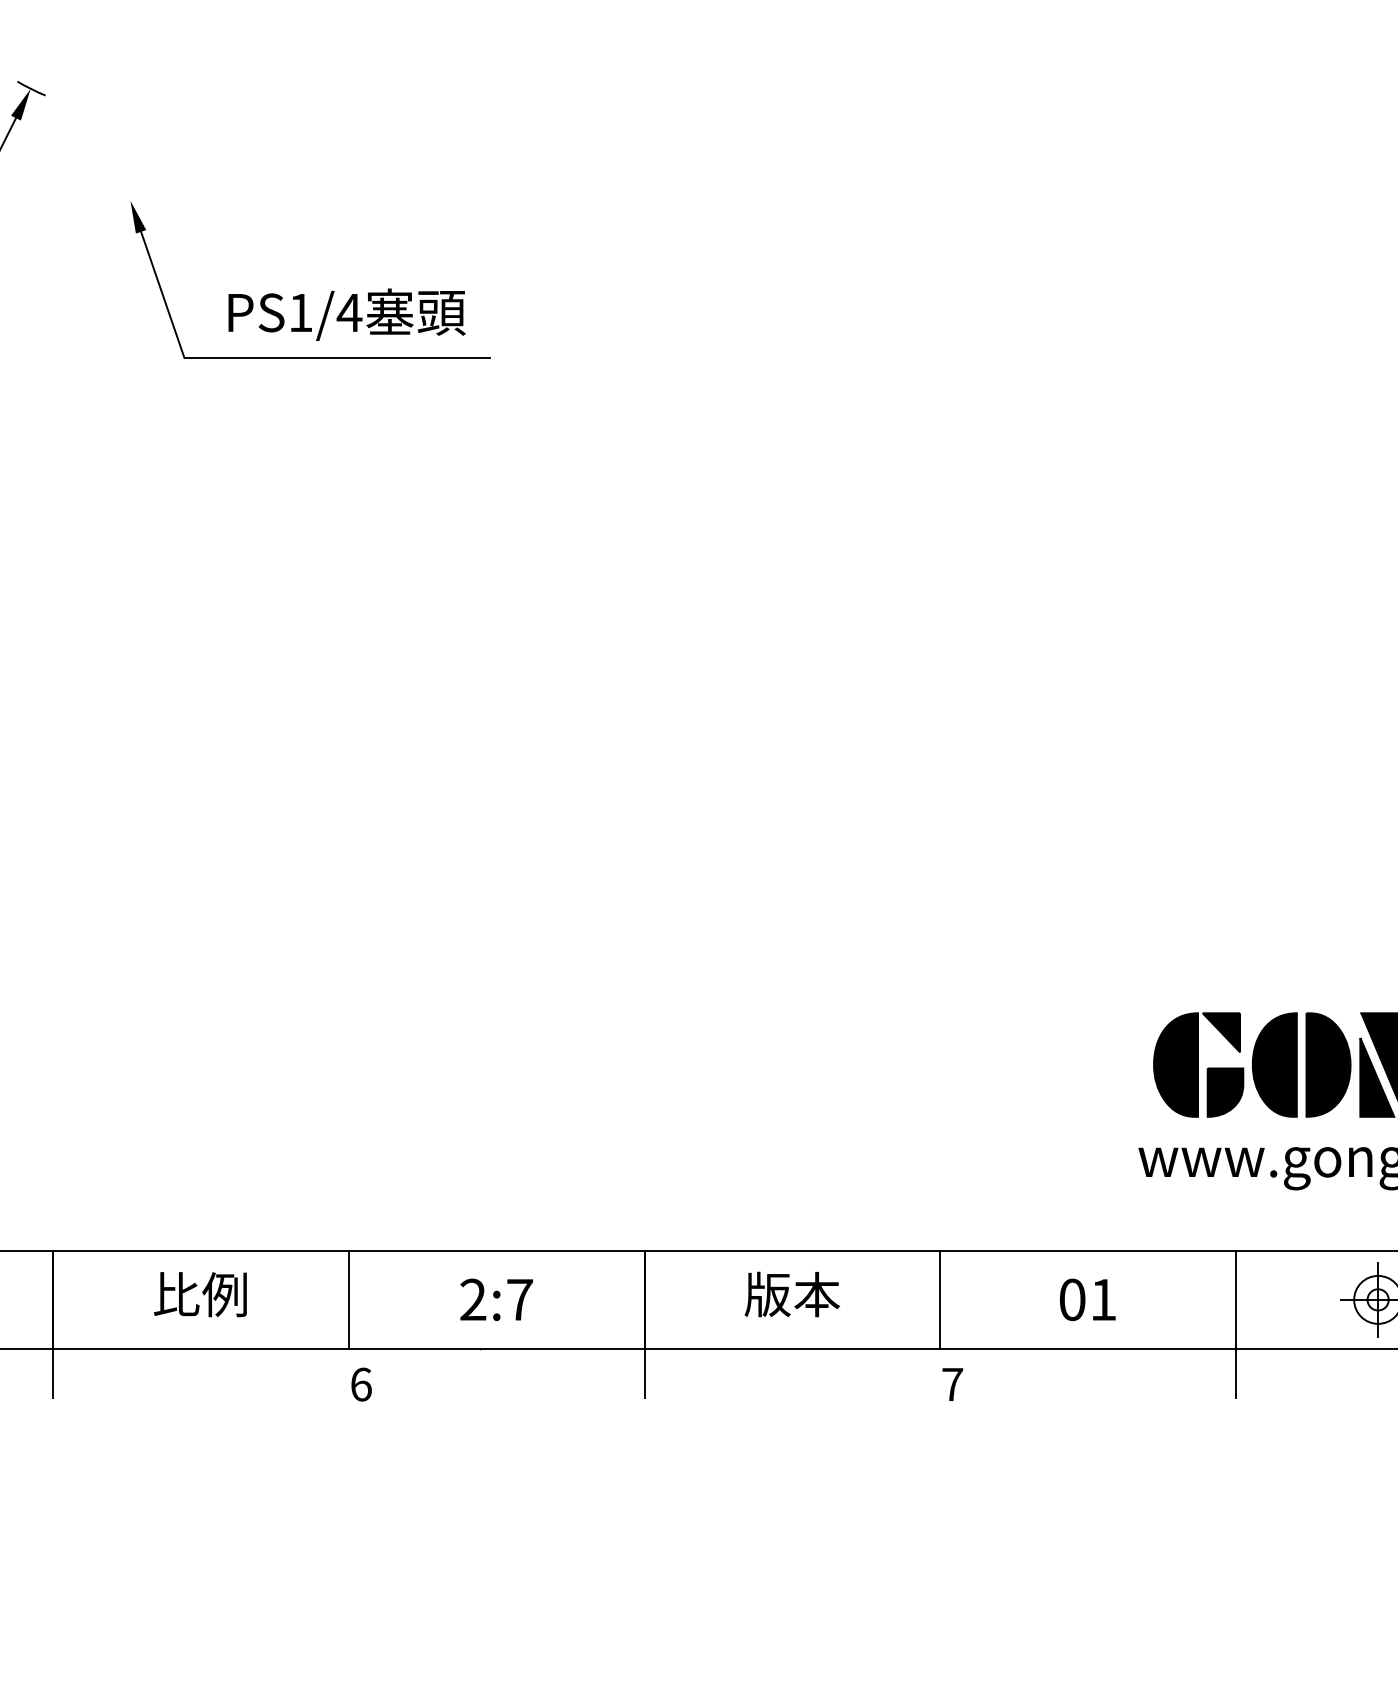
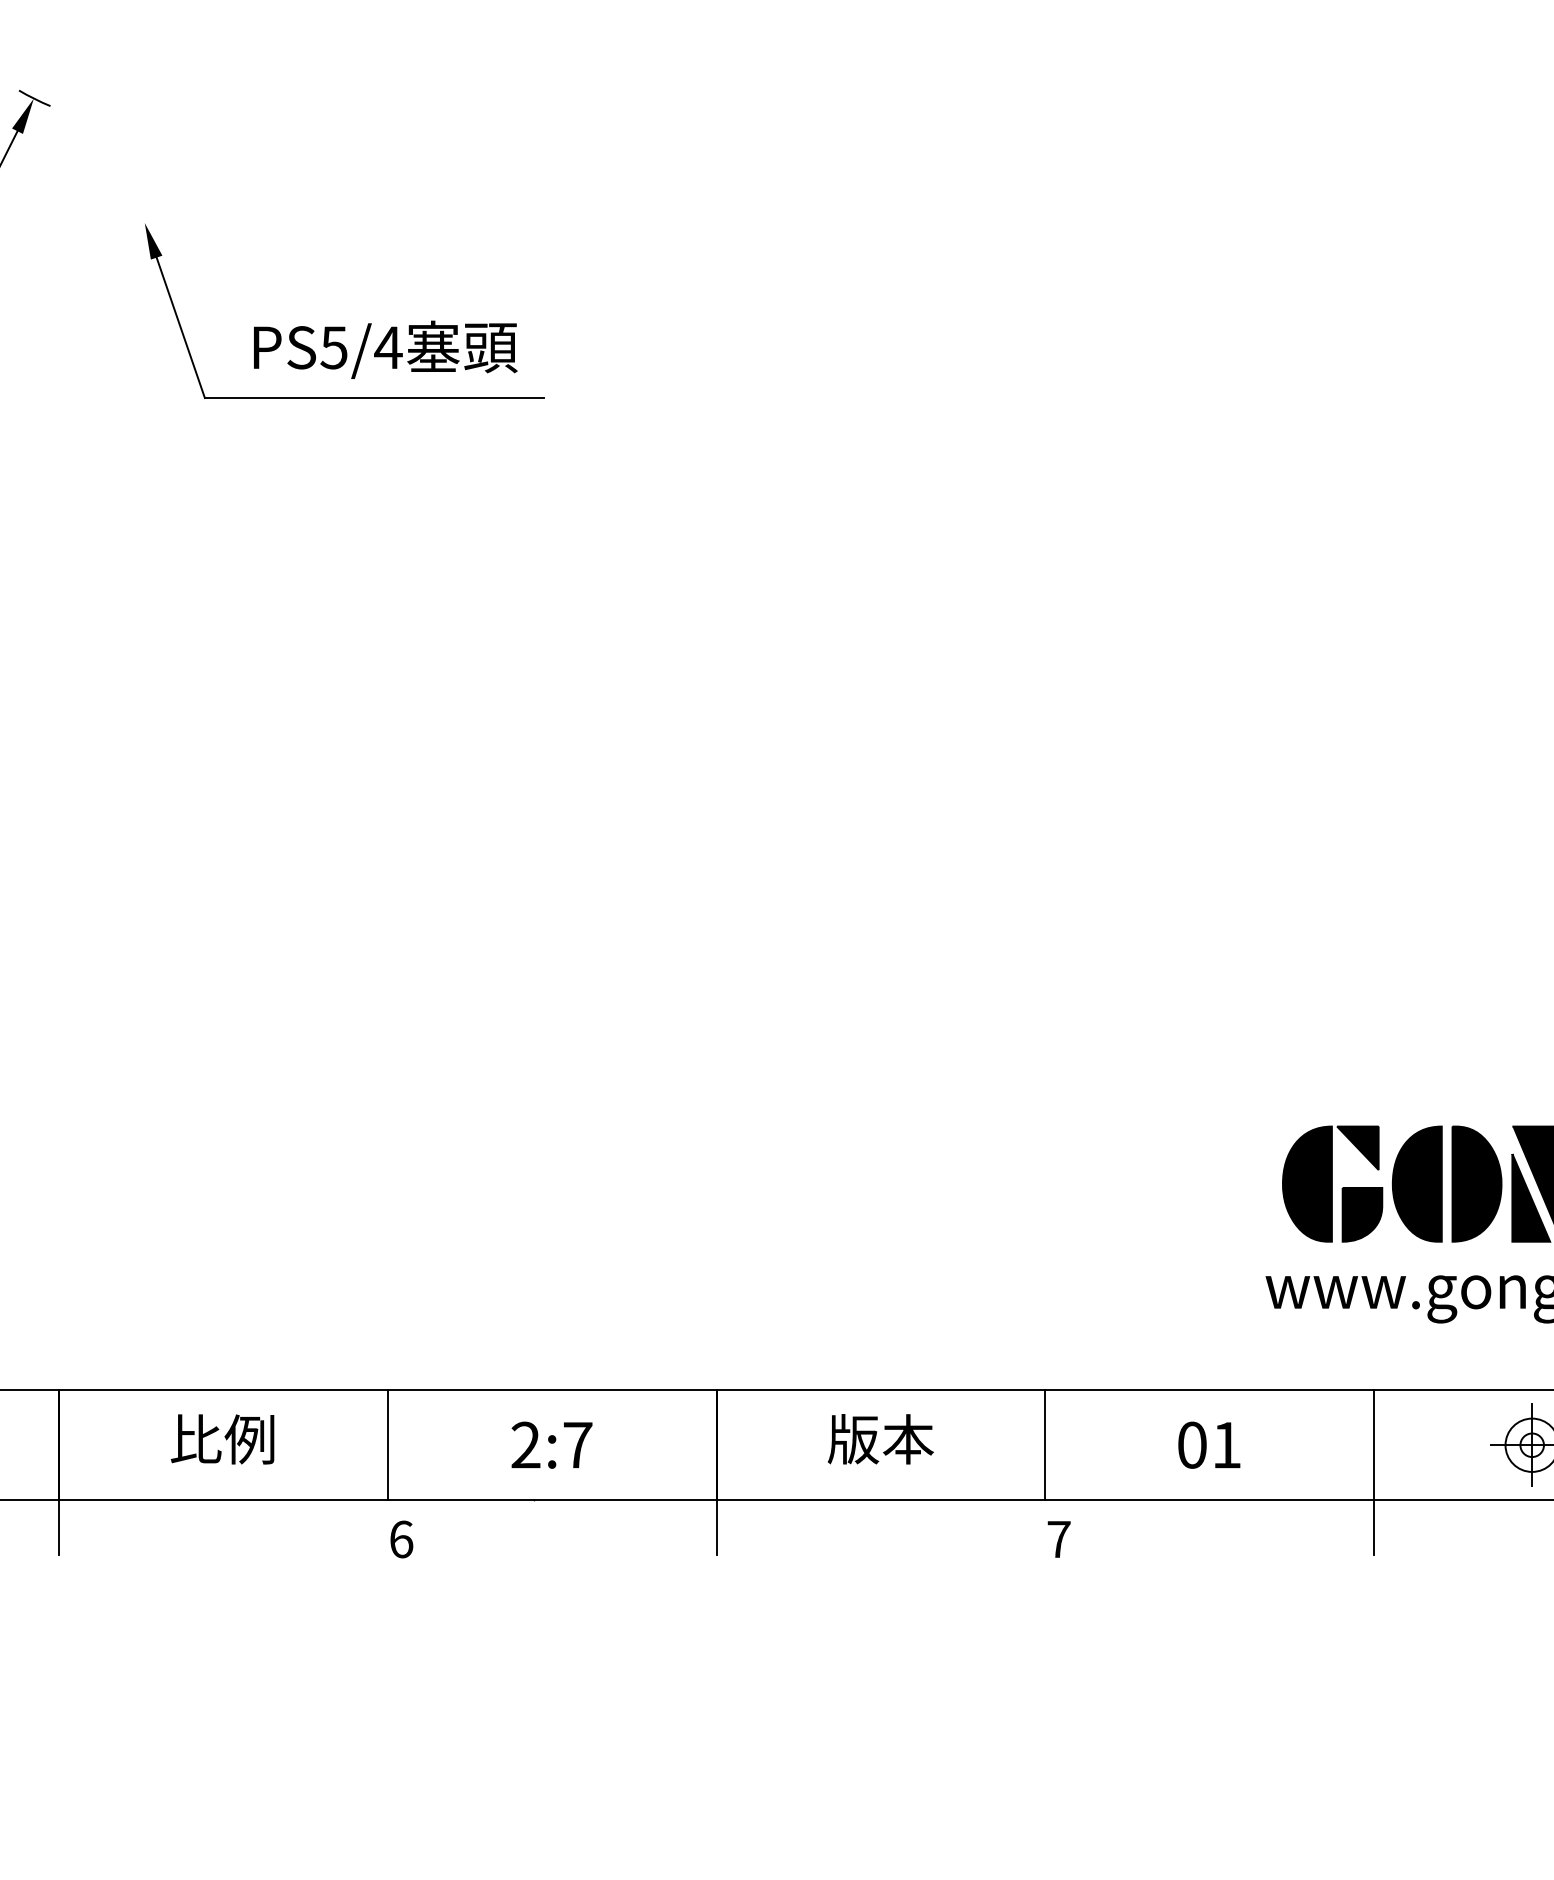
text: (300, 312) -> (333, 347), PS1/4 -> PS5/4

